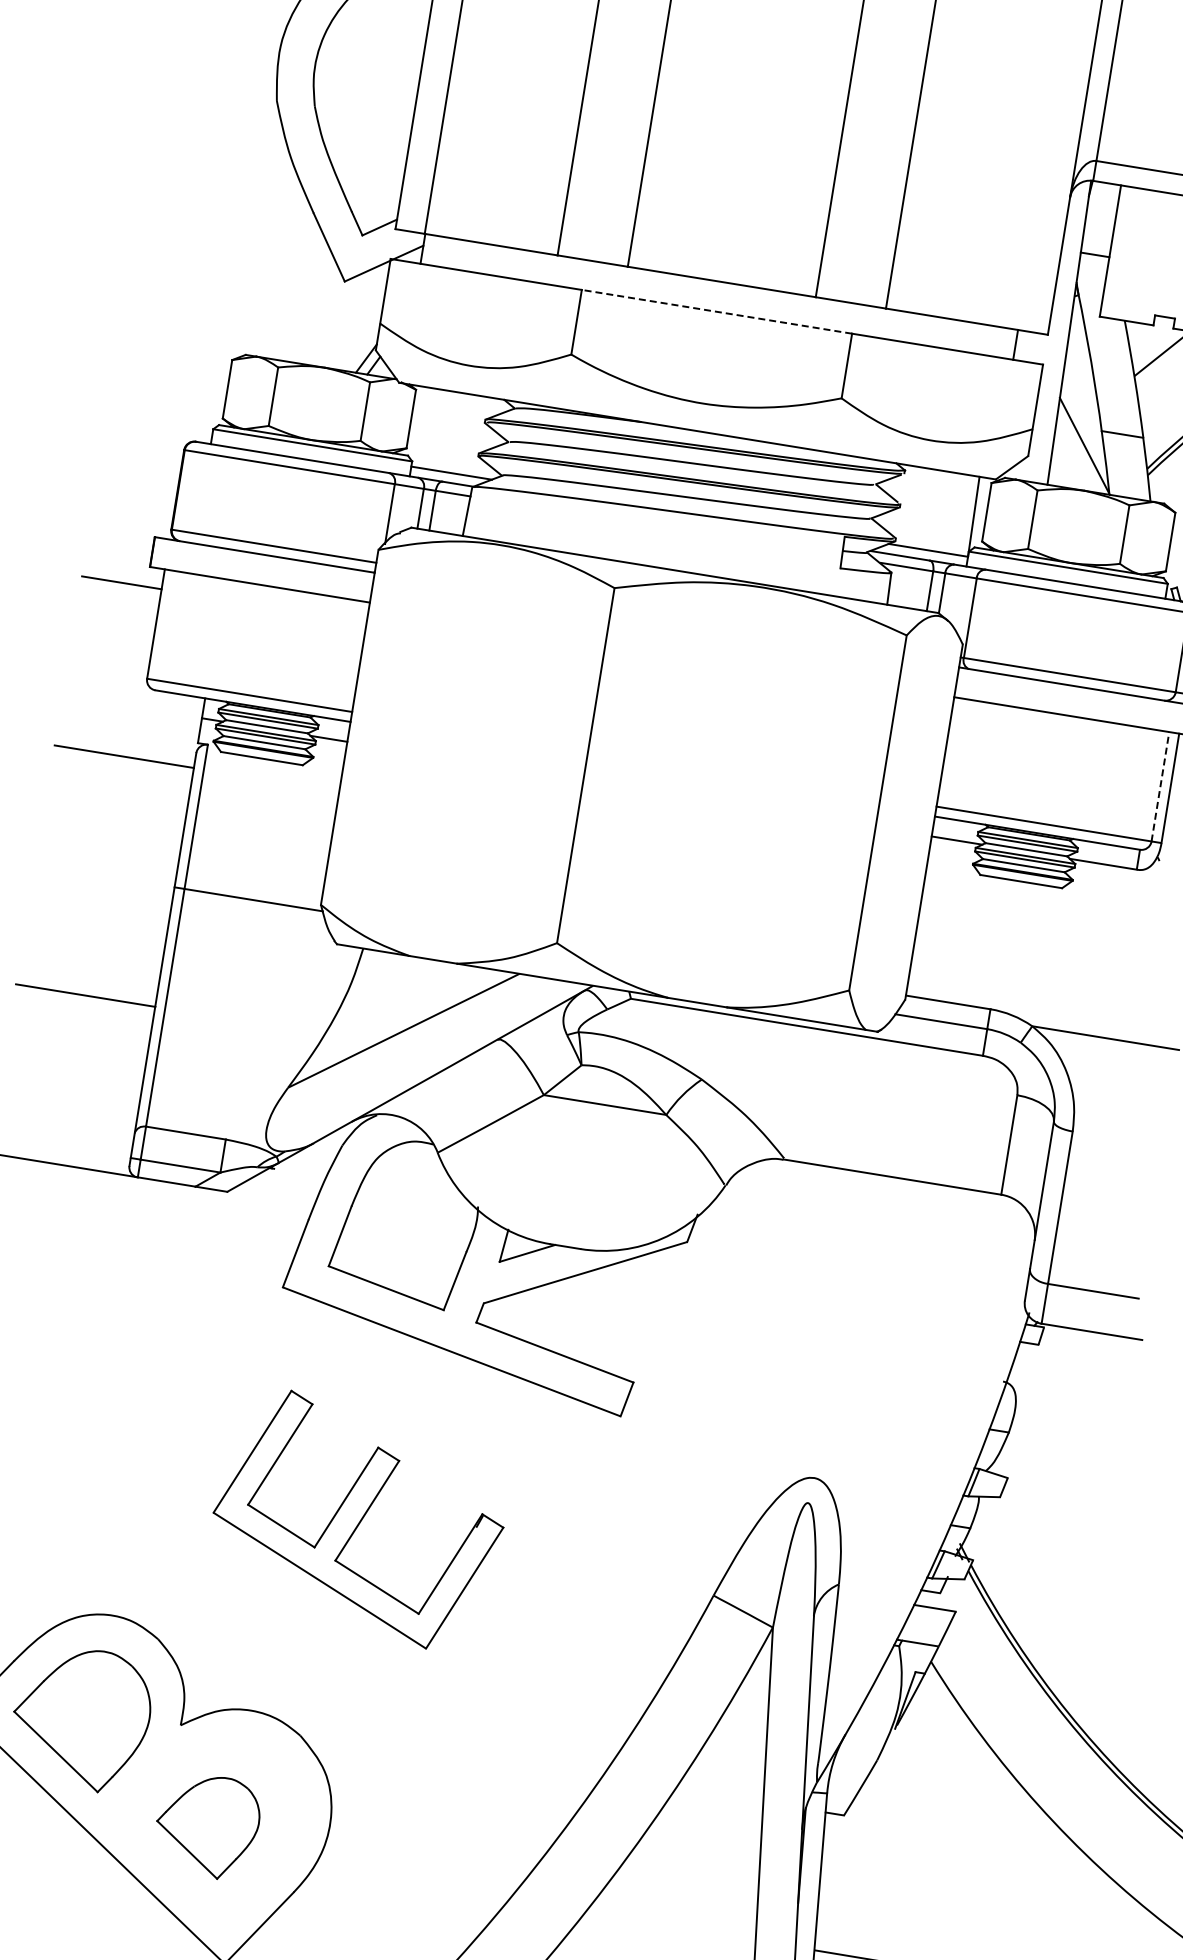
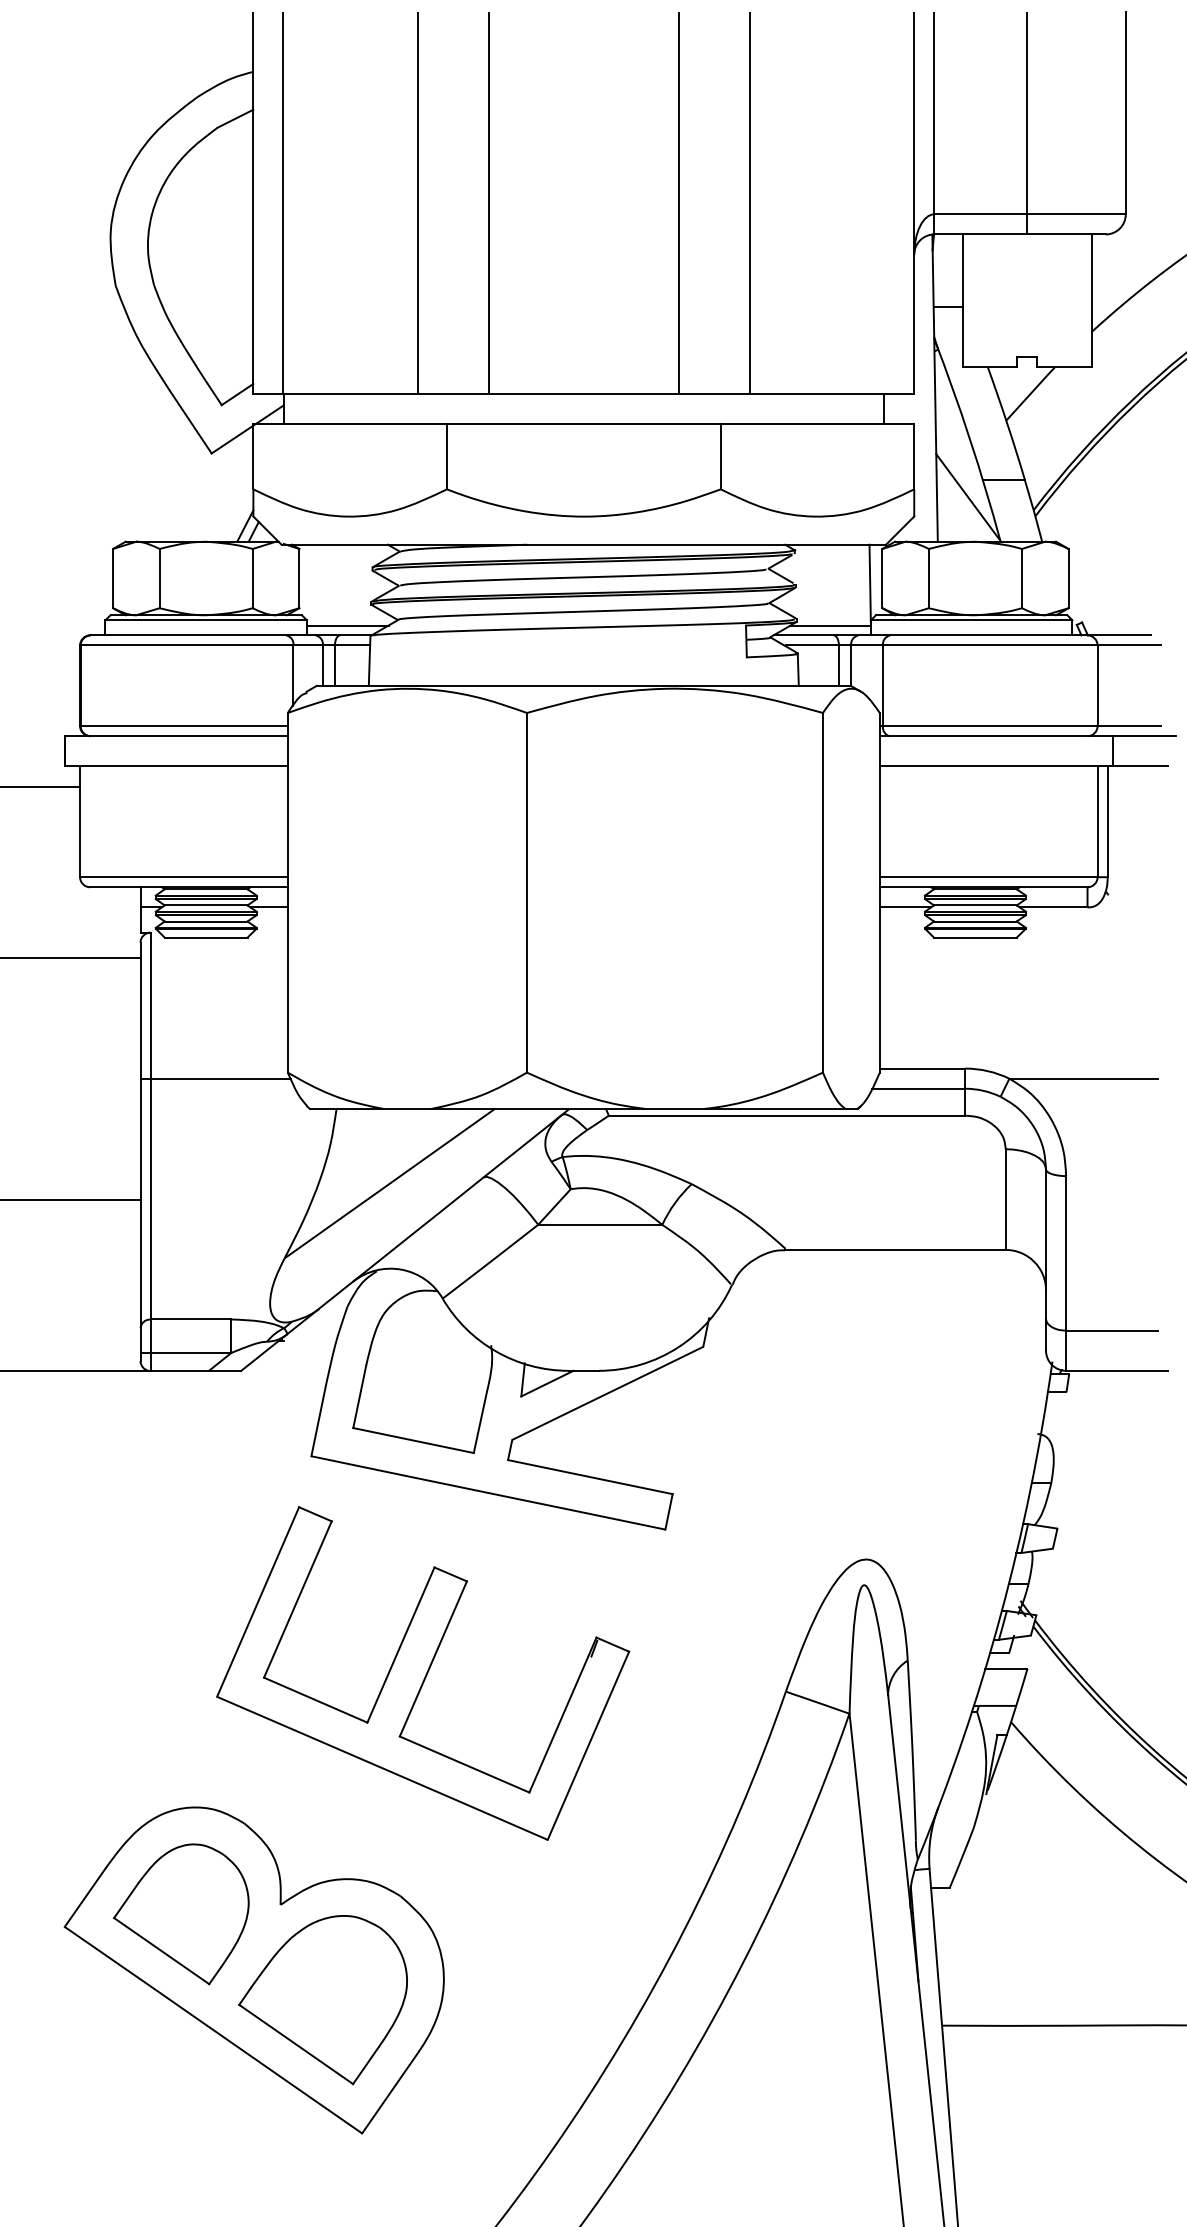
line: (716, 311) -> (583, 423), dashed -> solid
line: (1160, 786) -> (1097, 821), dashed -> solid
part: (358, 1519) -> (423, 1673), size x1.43
part: (206, 1826) -> (322, 2000), size x1.67

